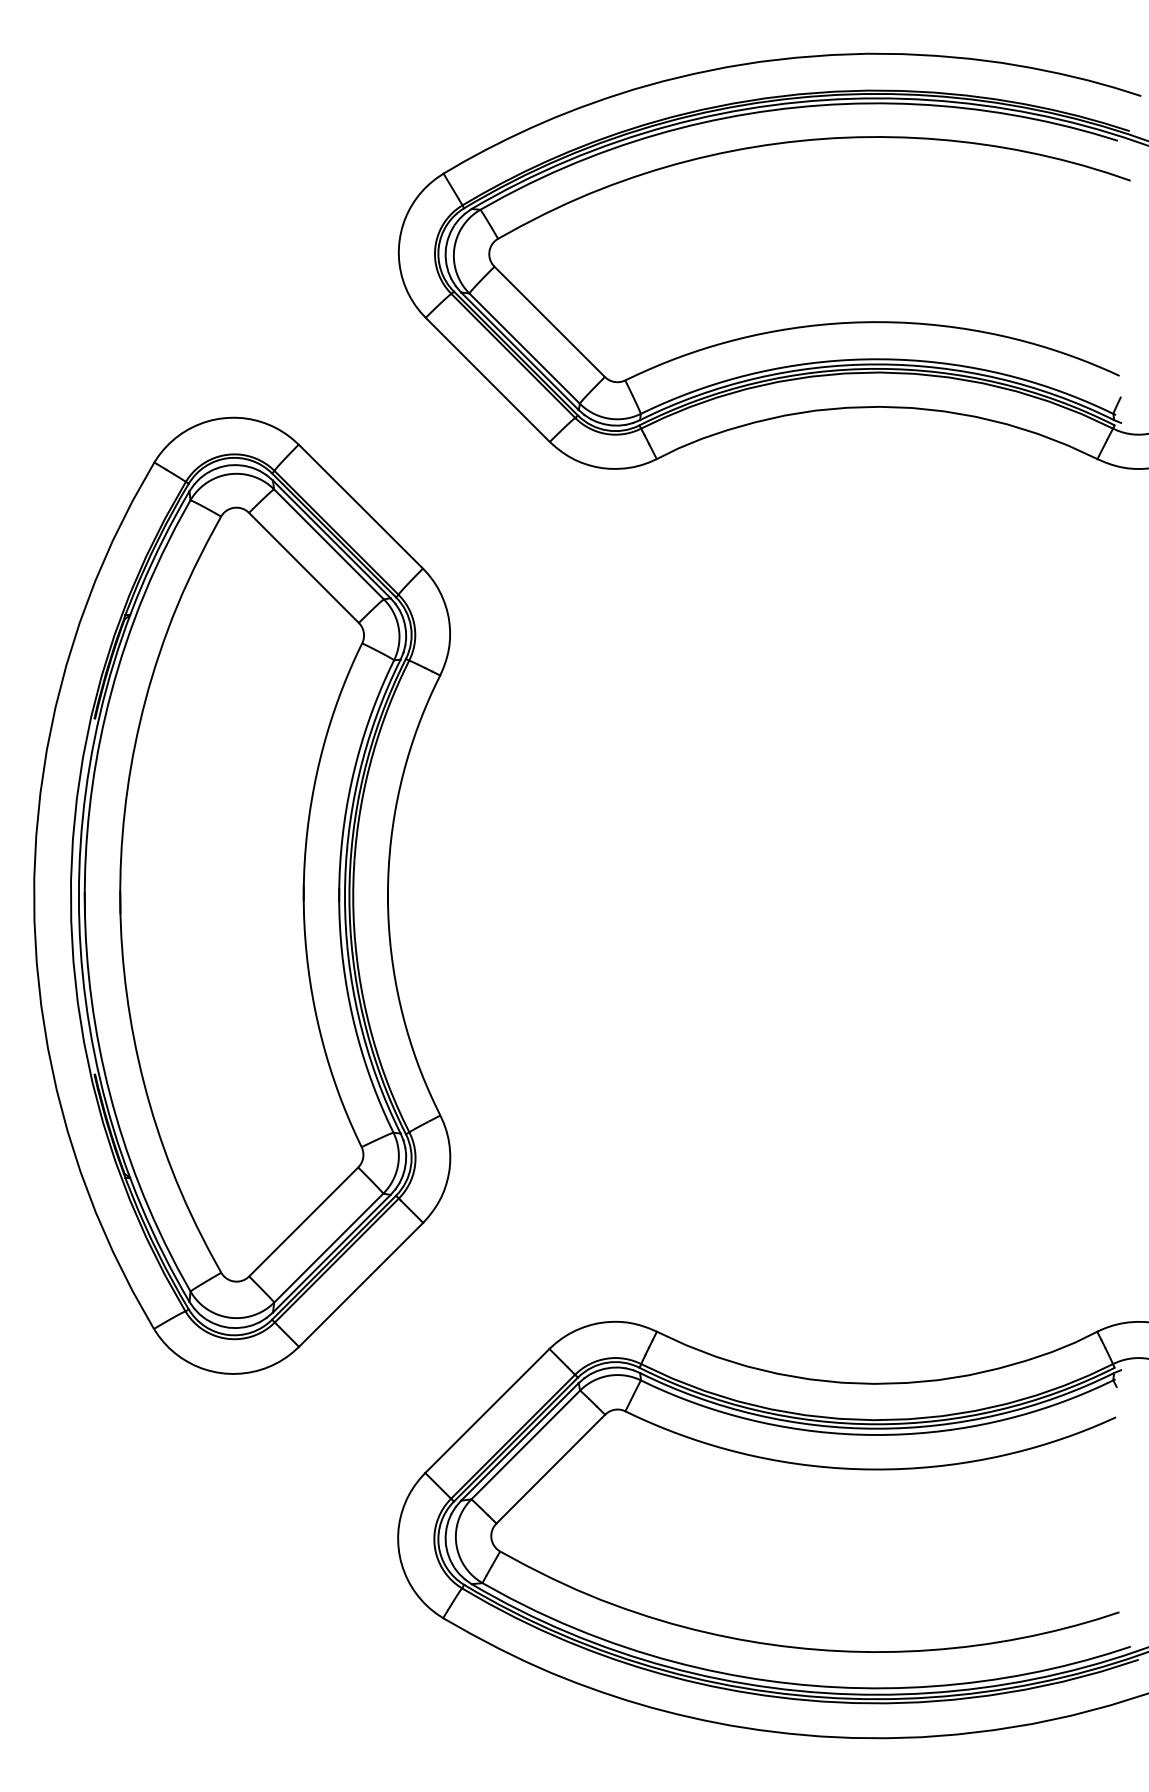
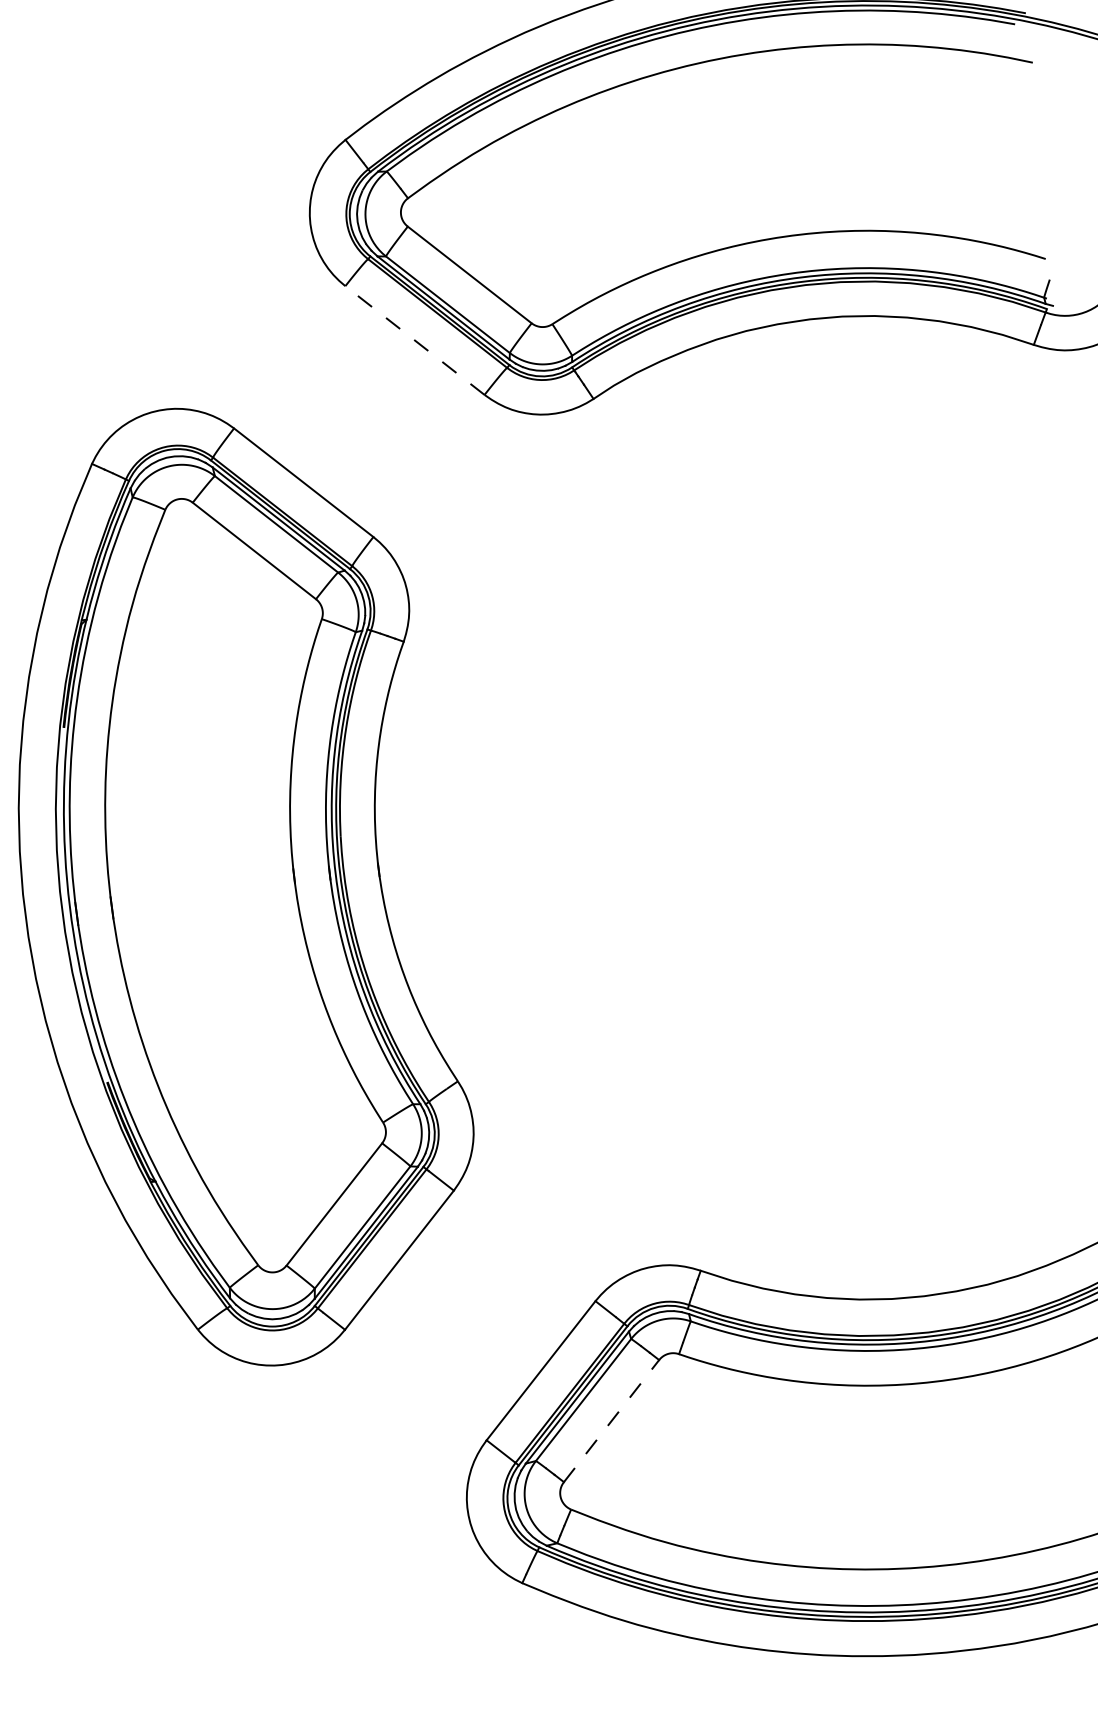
line: (487, 379) -> (414, 340), solid -> dashed
line: (550, 1469) -> (611, 1421), solid -> dashed

